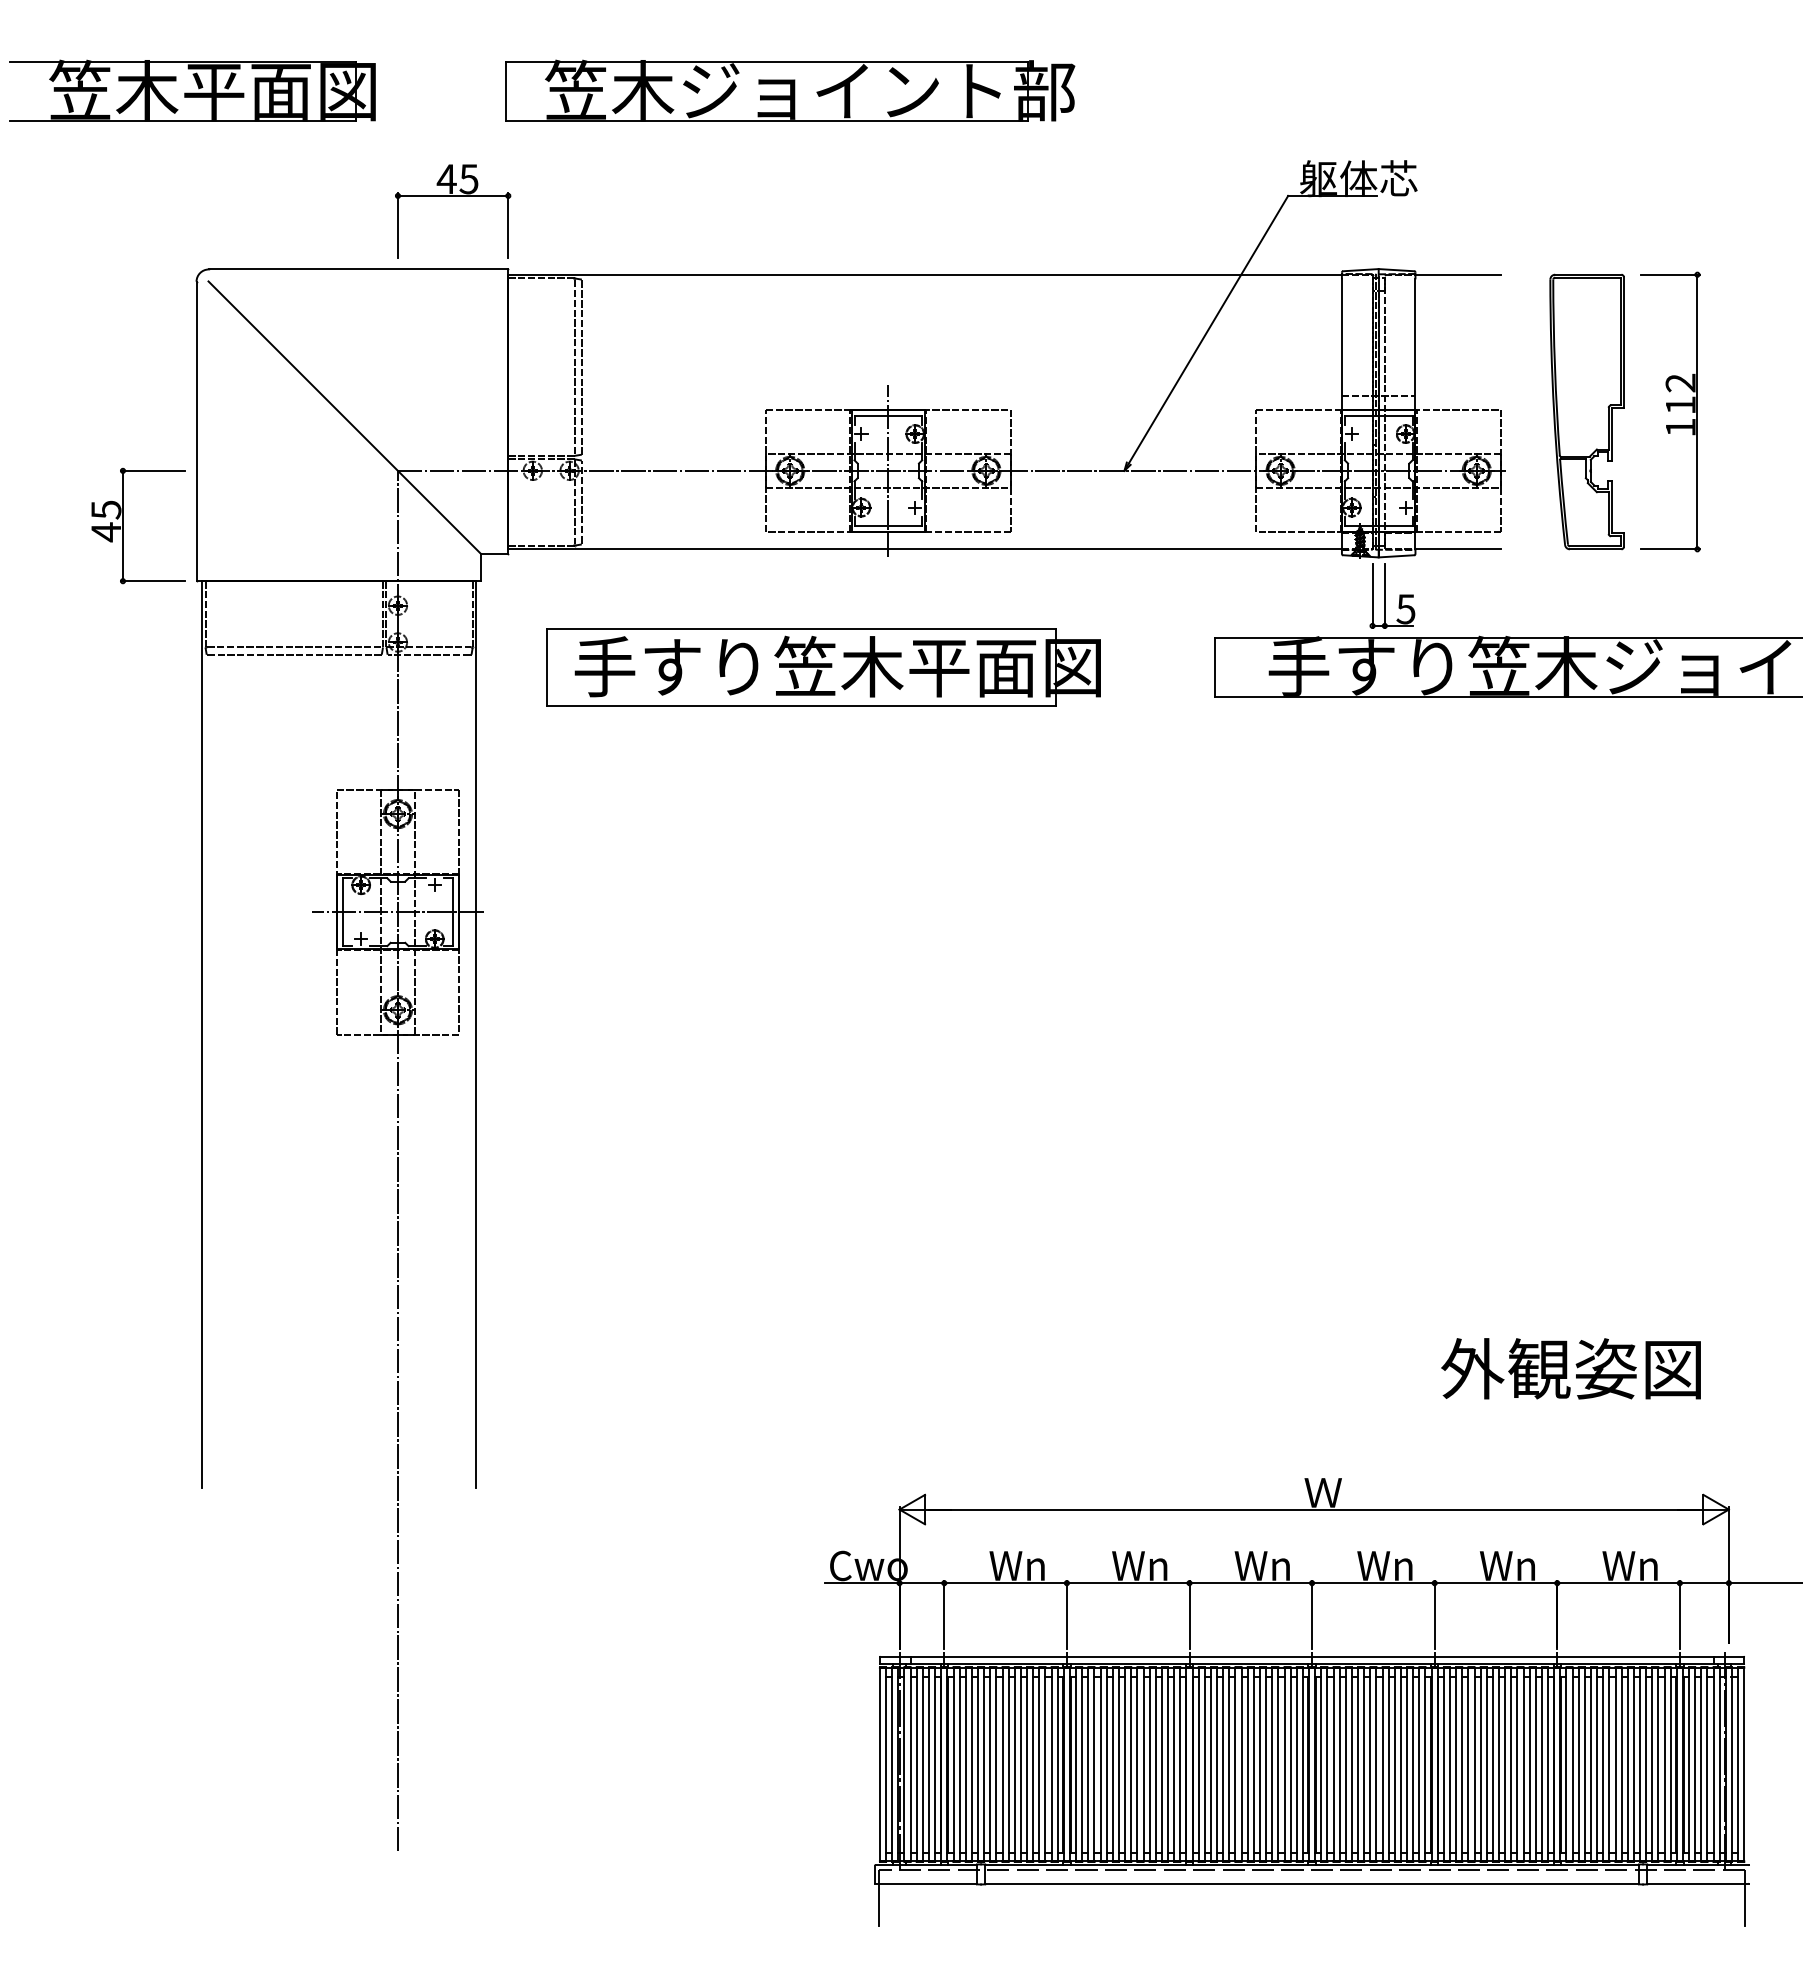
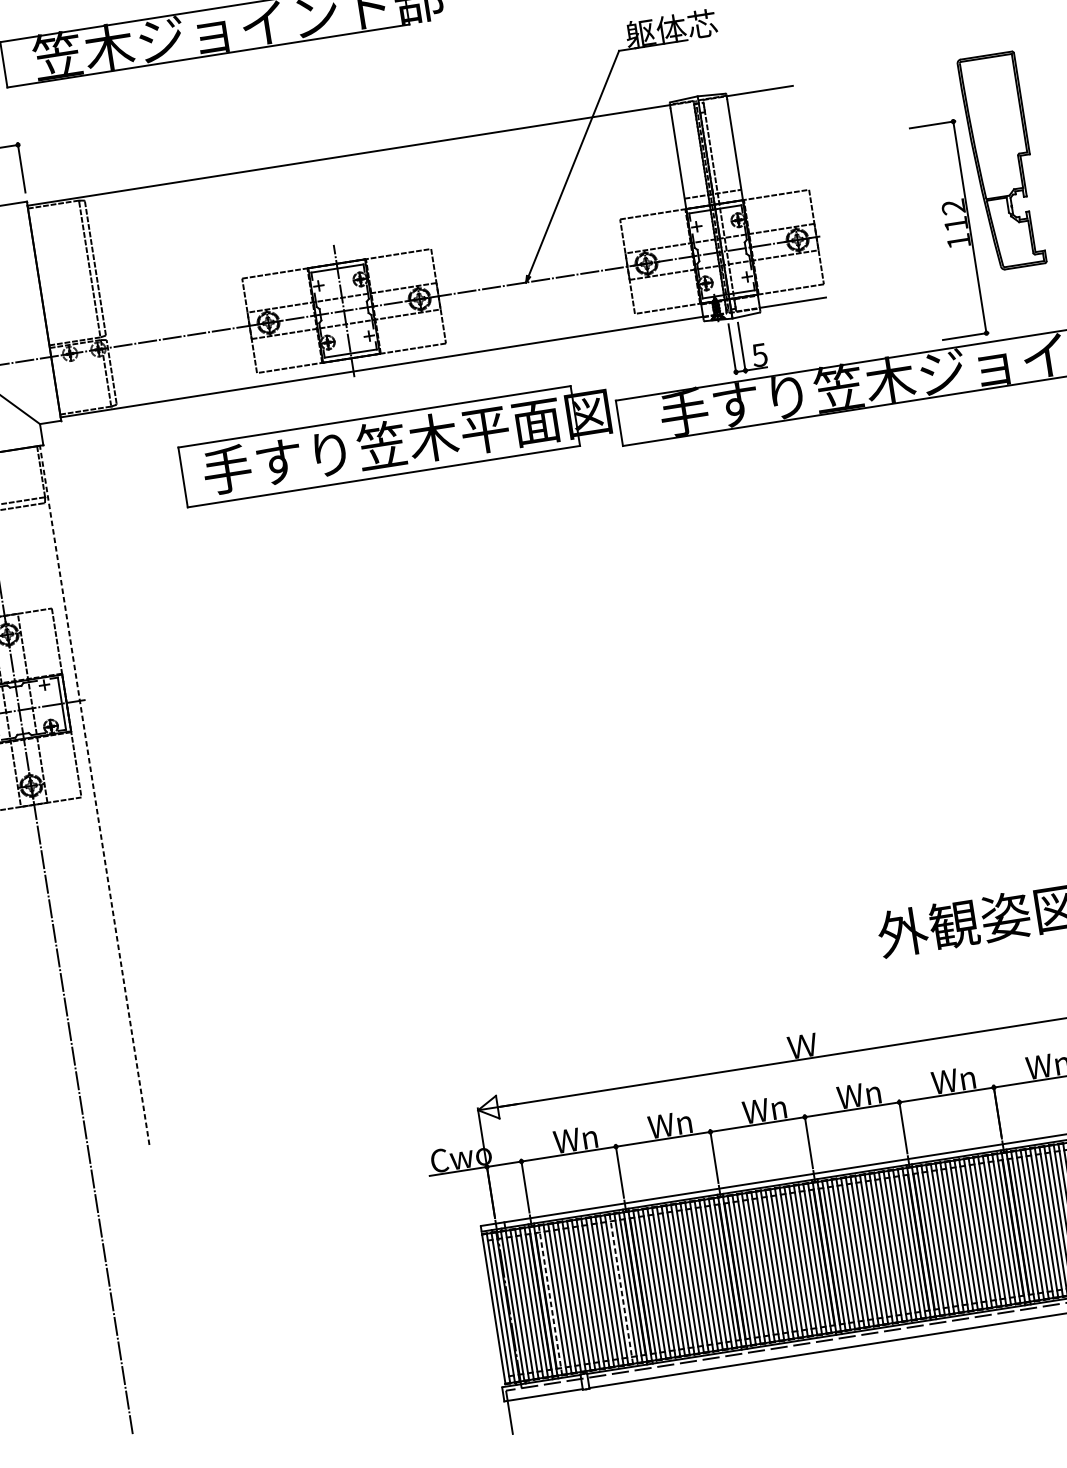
part: (1586, 411) -> (1001, 161), moved
part: (1670, 411) -> (949, 230), moved
part: (823, 667) -> (395, 443), moved
line: (476, 1034) -> (94, 795), solid -> dashed
line: (953, 1764) -> (550, 1300), solid -> dashed
line: (1045, 1764) -> (621, 1289), solid -> dashed

